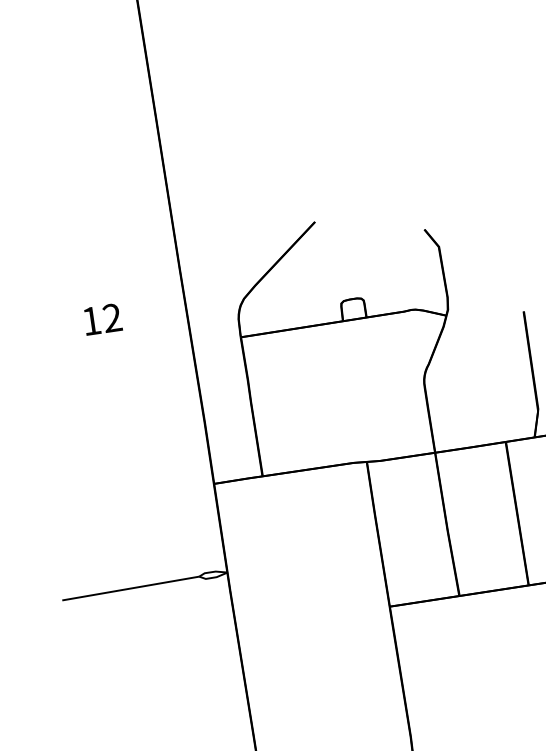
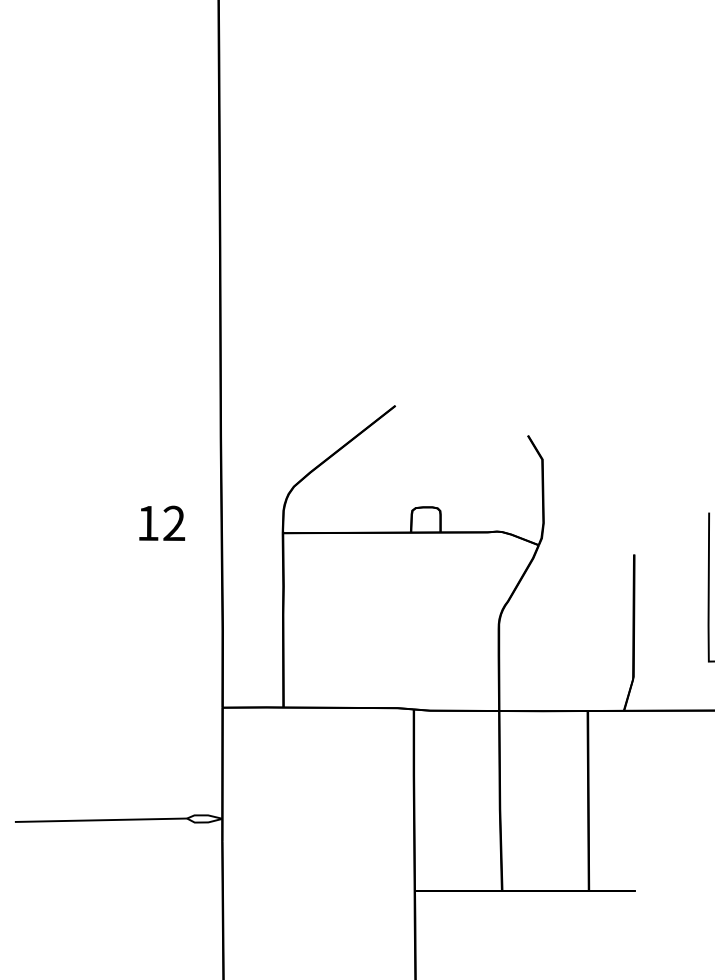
text: (102, 318) -> (162, 522), moved

